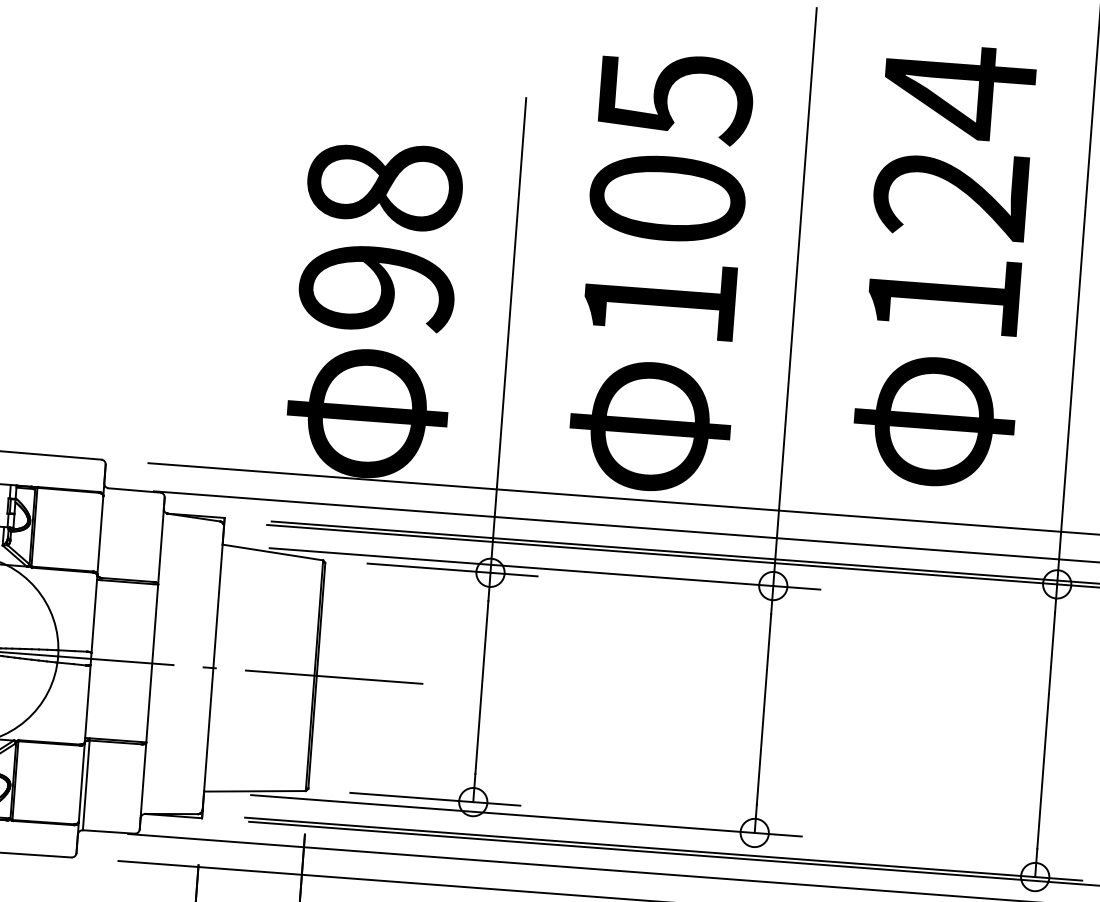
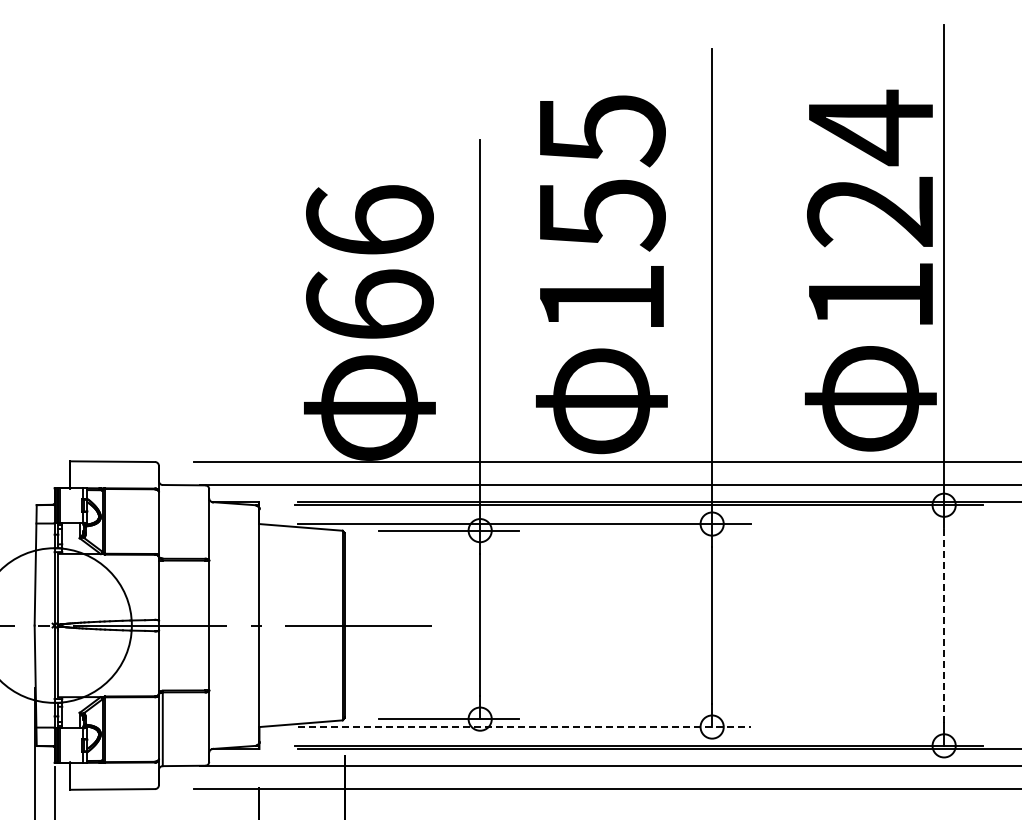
text: (666, 200) -> (601, 215), 105 -> 155
text: (380, 236) -> (369, 262), 98 -> 66
text: (945, 265) -> (870, 270), moved
line: (1046, 730) -> (944, 625), solid -> dashed
line: (526, 816) -> (524, 727), solid -> dashed

